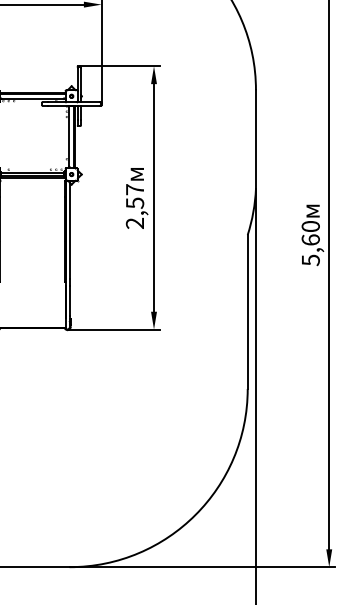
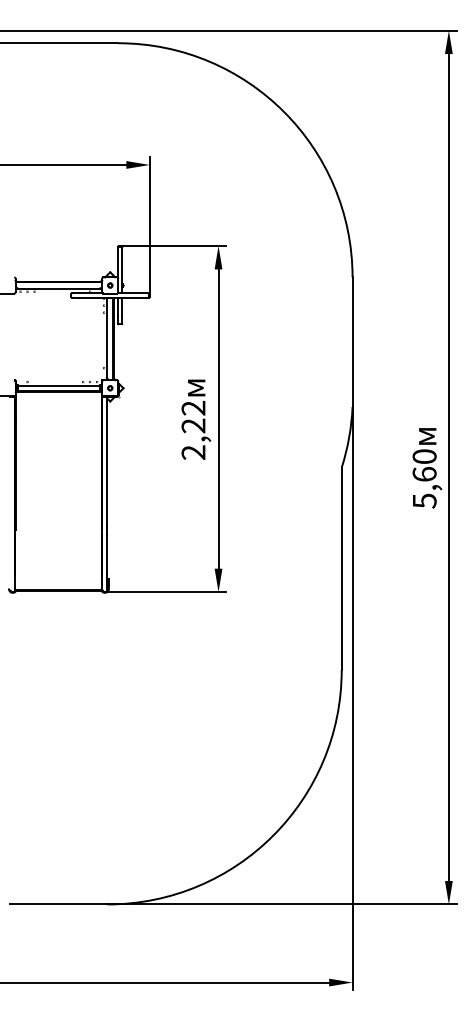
text: (134, 195) -> (193, 416), 2,57 -> 2,22

